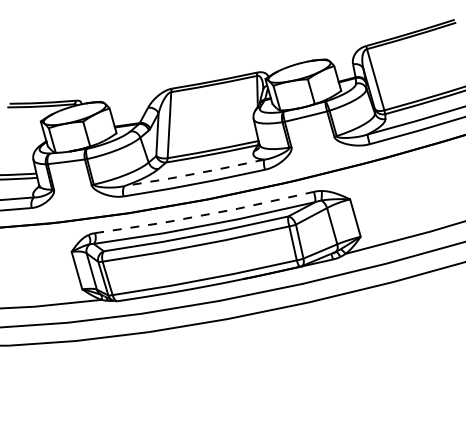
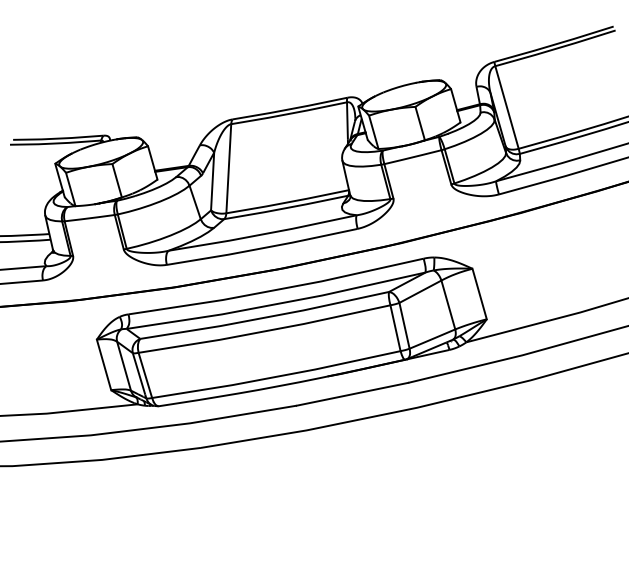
line: (195, 173) -> (263, 234), dashed -> solid
line: (204, 214) -> (276, 289), dashed -> solid

